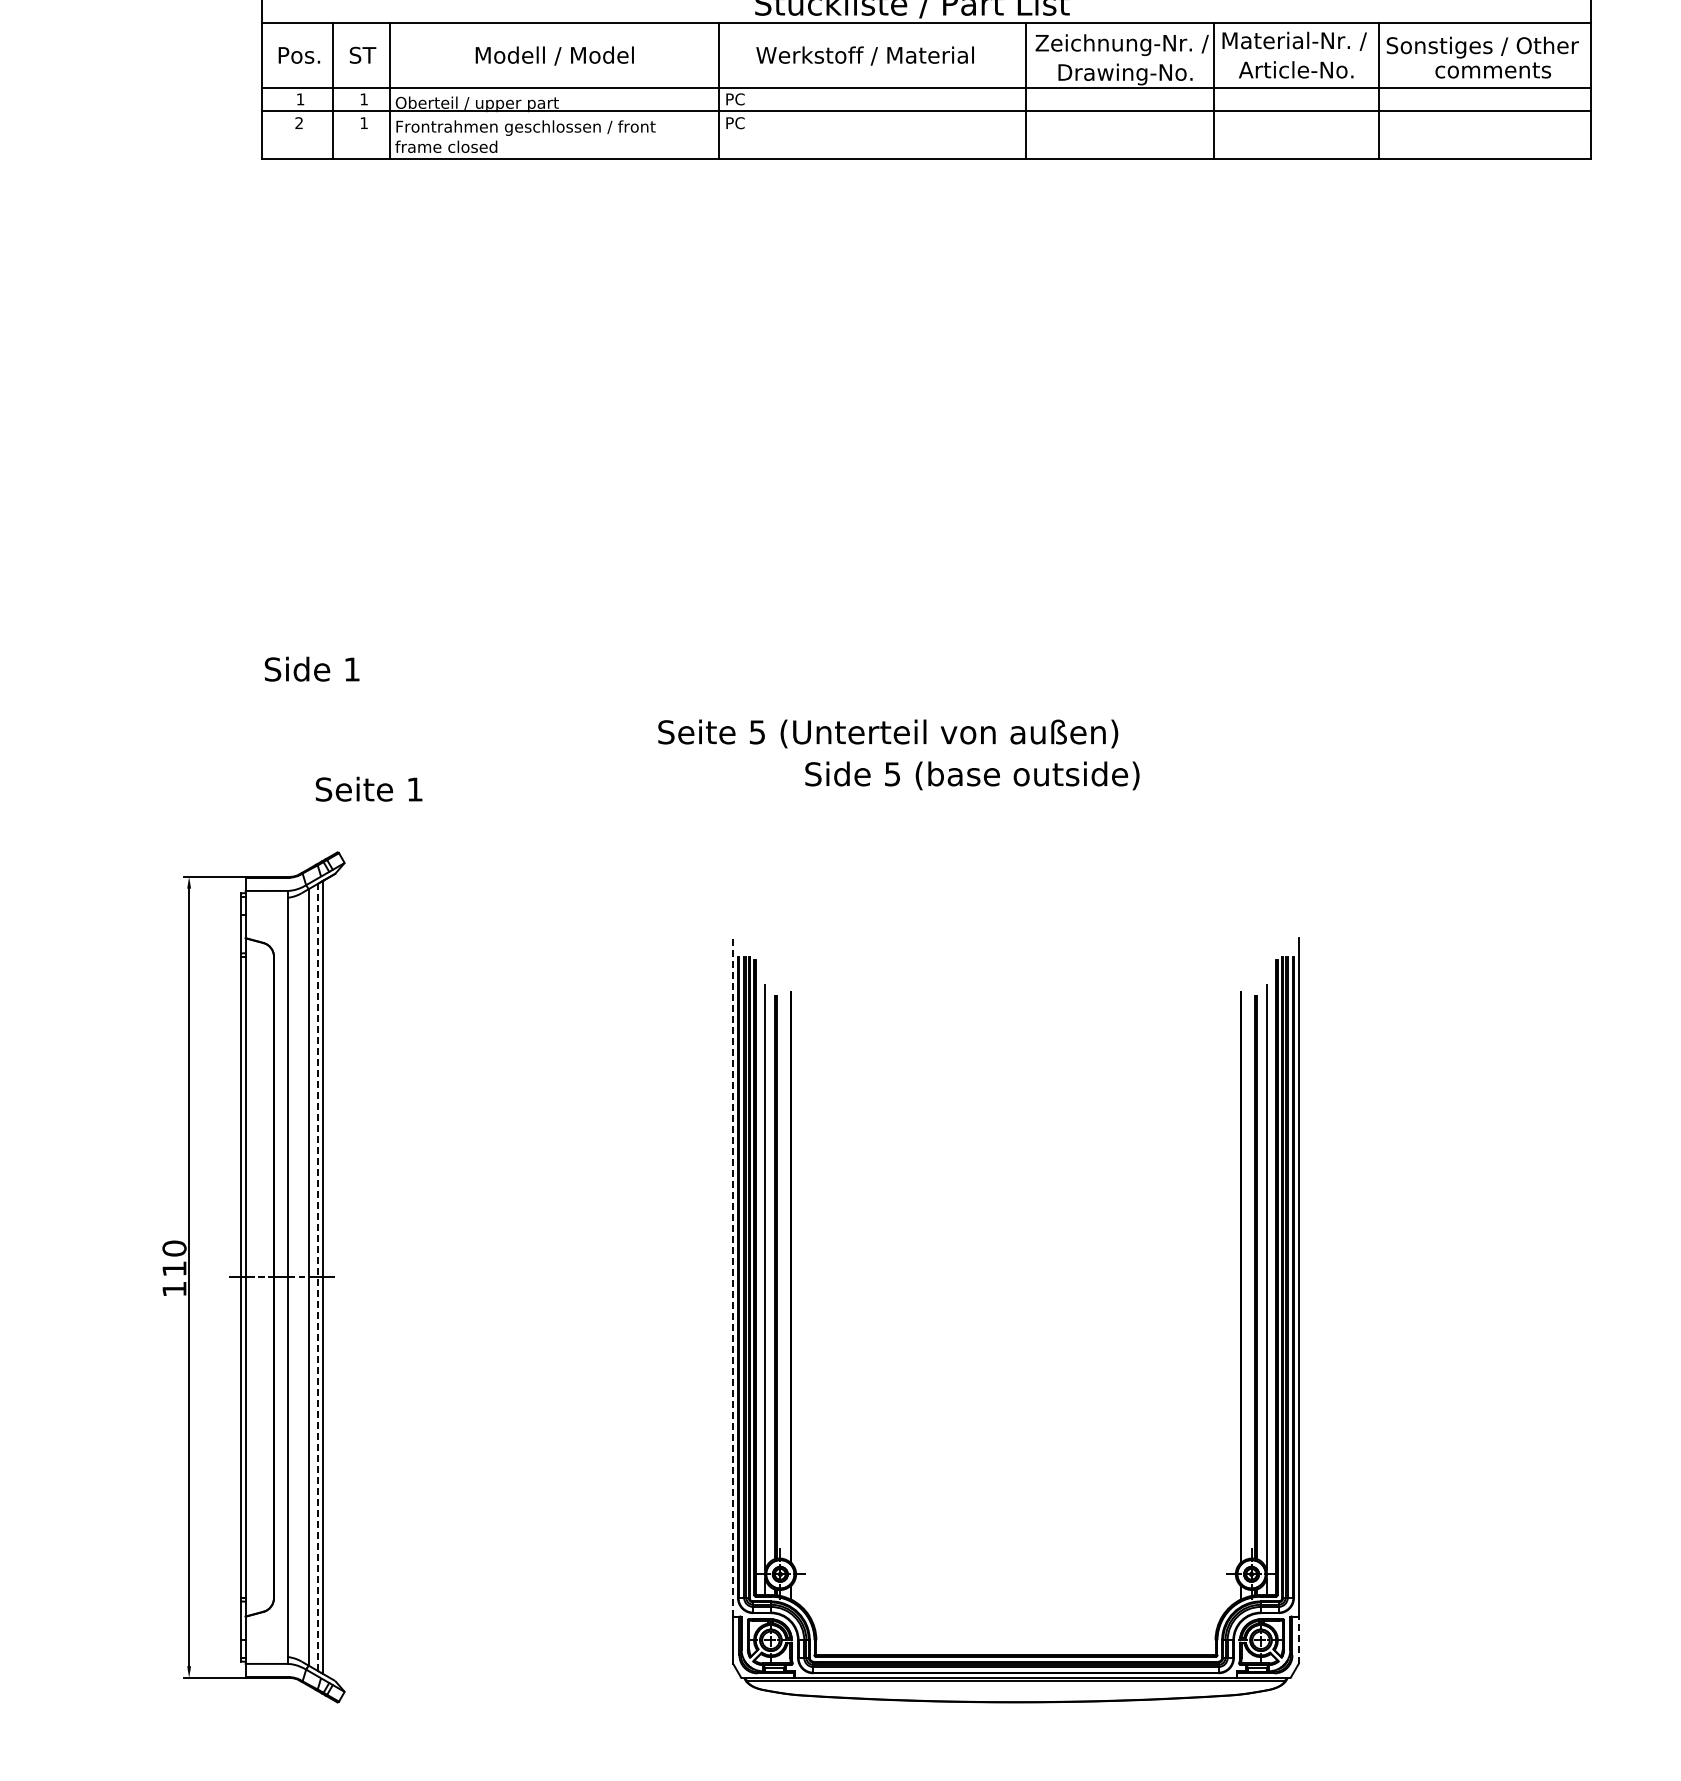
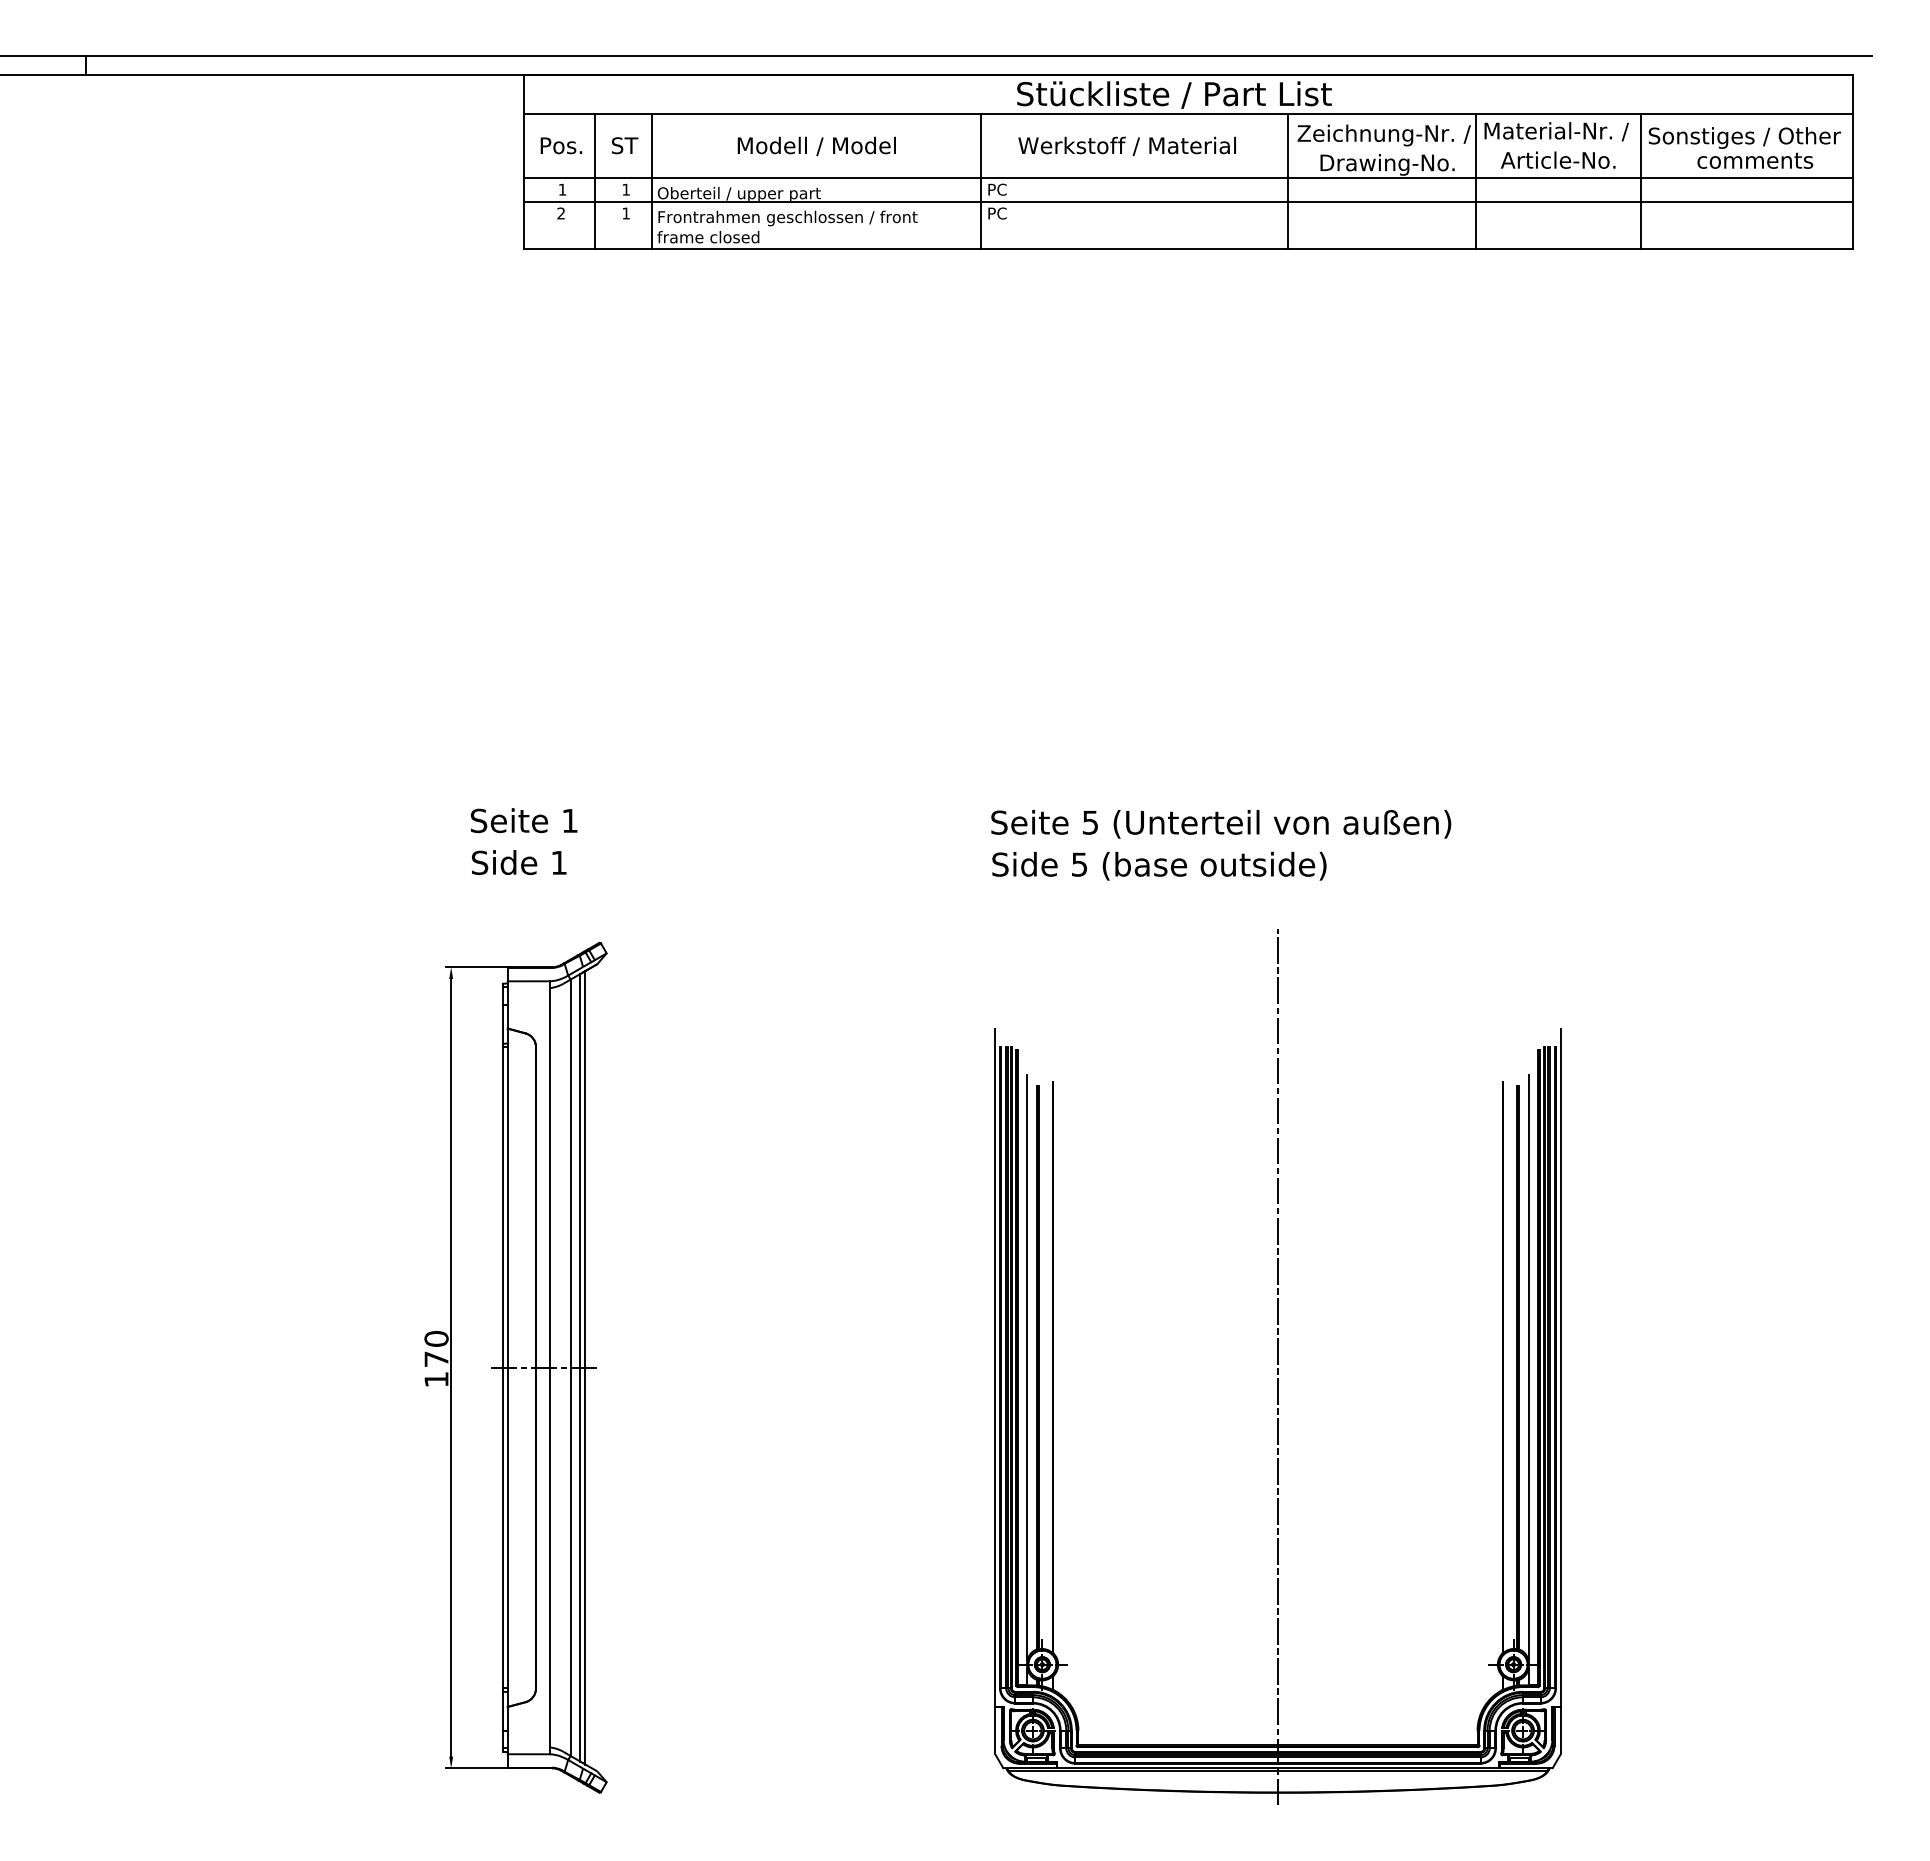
text: (312, 669) -> (519, 862), moved
text: (888, 734) -> (1221, 824), moved
text: (972, 775) -> (1159, 865), moved
text: (368, 789) -> (523, 820), moved
text: (174, 1268) -> (436, 1358), 110 -> 170
line: (318, 1277) -> (580, 1367), dashed -> solid
line: (733, 1277) -> (995, 1367), dashed -> solid
line: (1016, 1277) -> (1278, 1367), added
line: (1298, 1640) -> (1560, 1730), dashed -> solid

